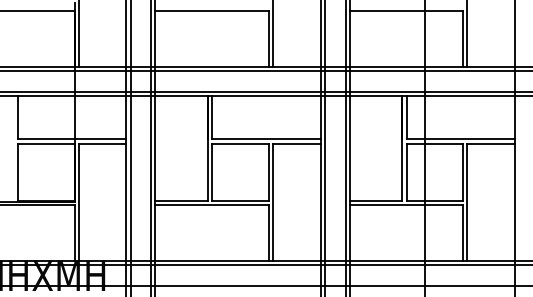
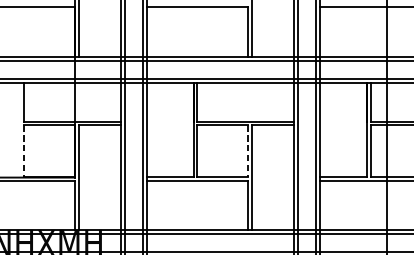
line: (18, 172) -> (24, 151), solid -> dashed
line: (268, 172) -> (247, 151), solid -> dashed

